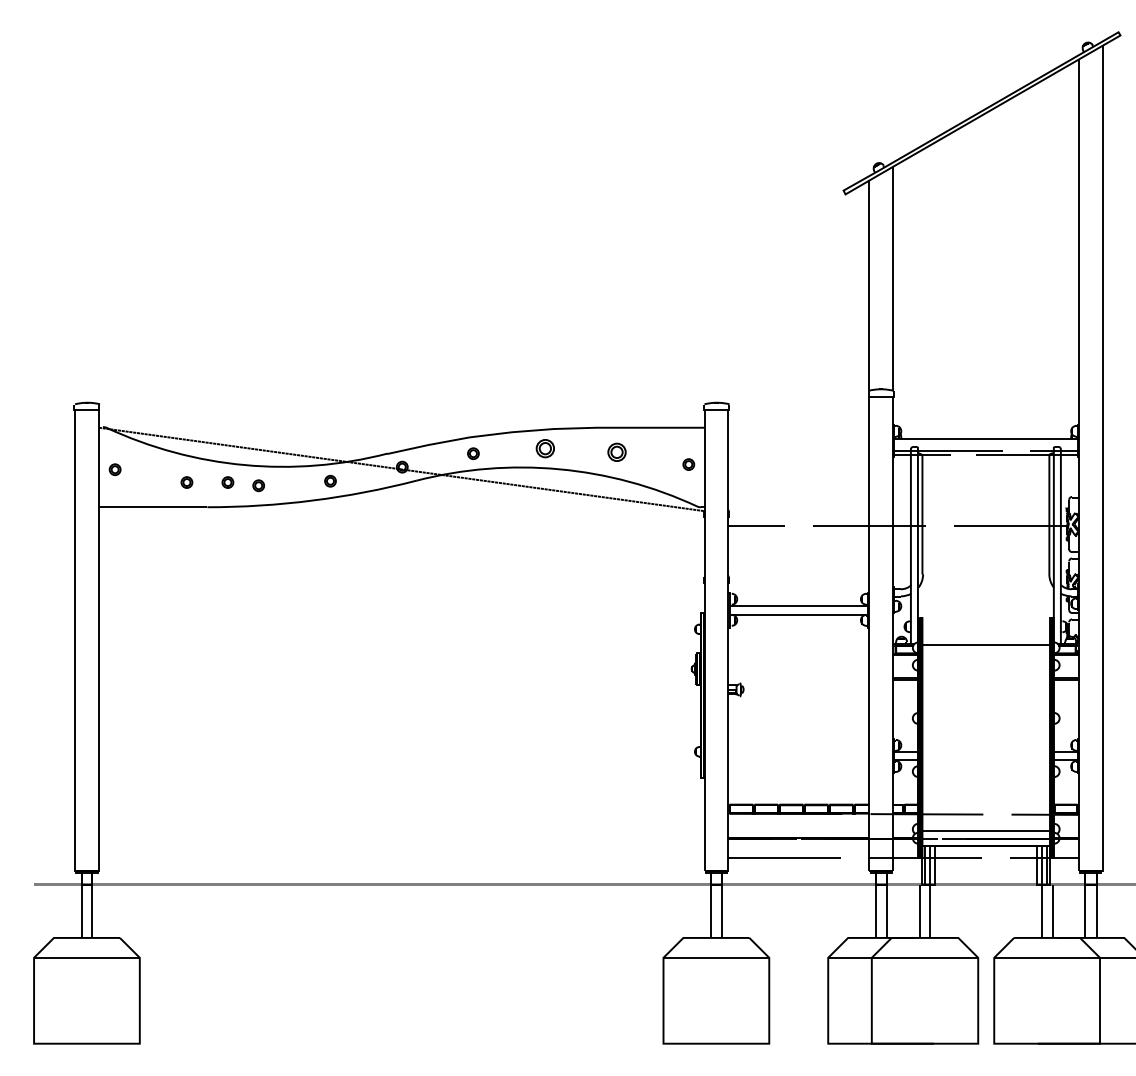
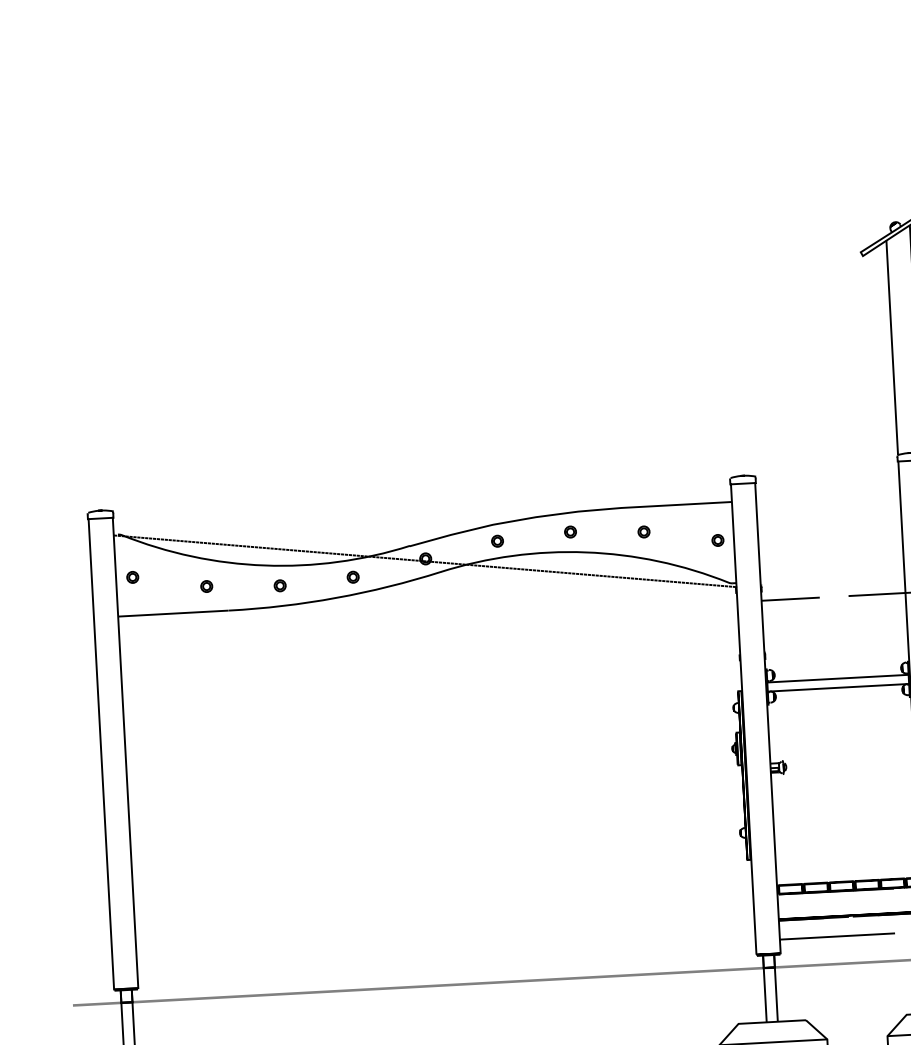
part: (544, 448) -> (569, 532), size x0.62
part: (616, 452) -> (643, 532), size x0.62
part: (227, 482) -> (248, 584), removed

